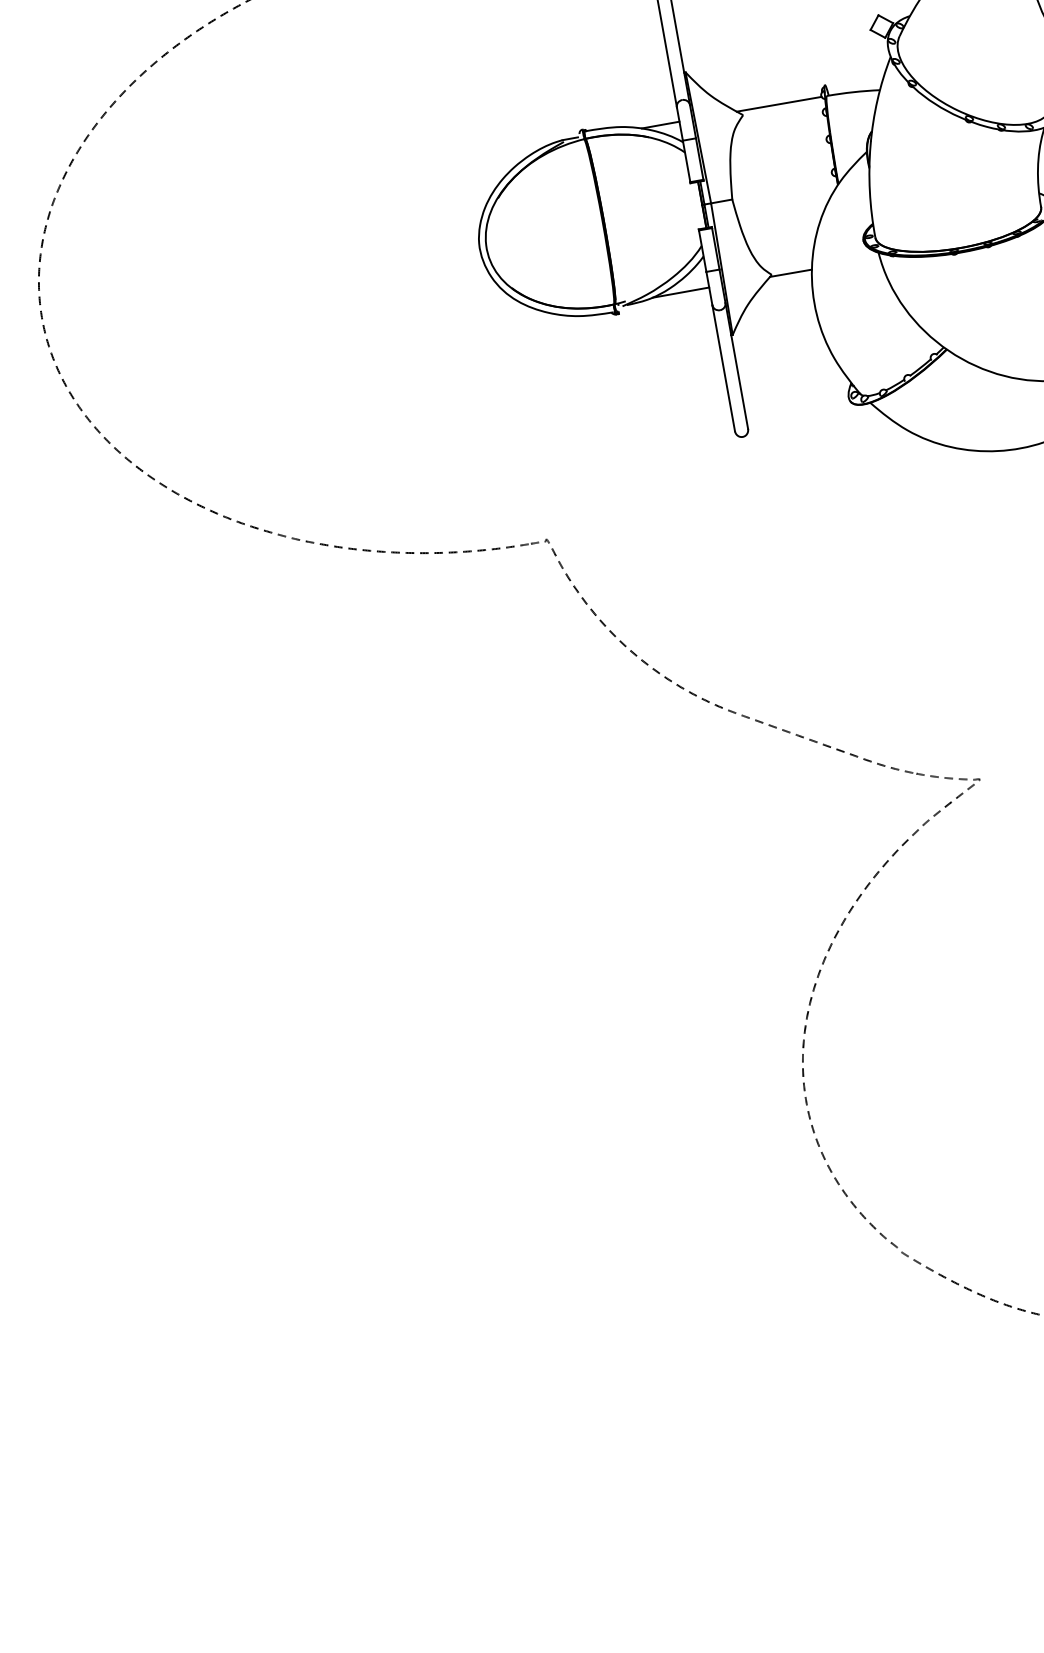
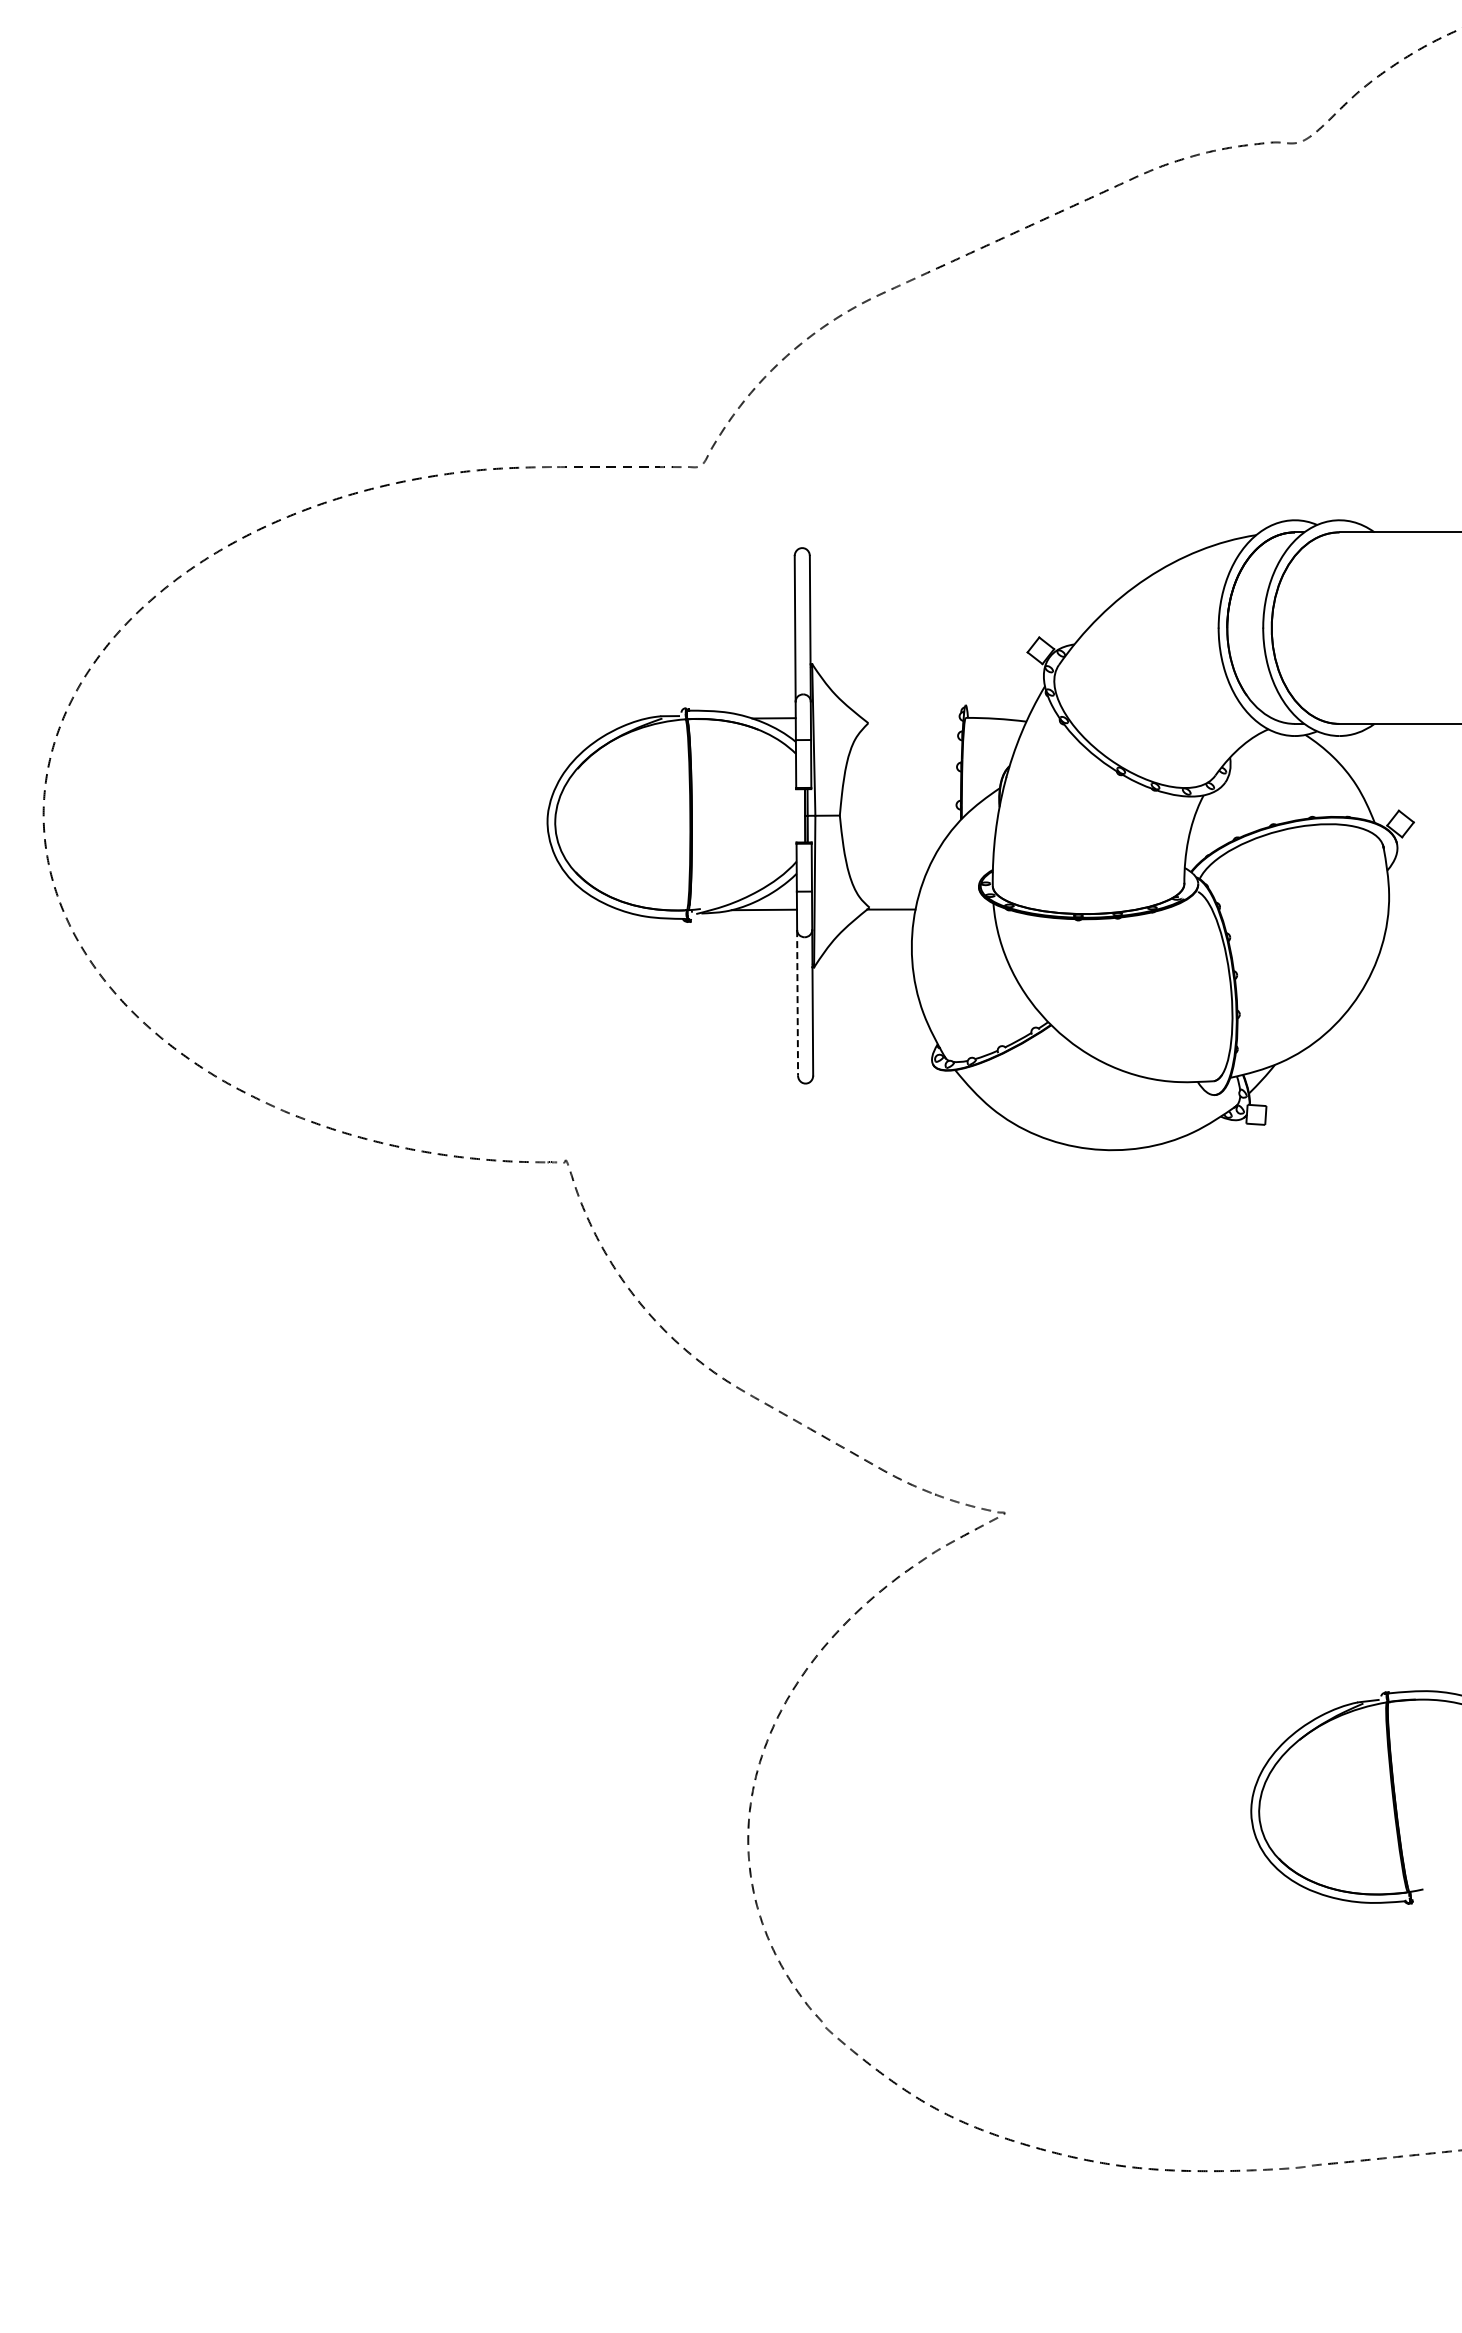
line: (778, 103) -> (910, 717), removed
line: (723, 367) -> (797, 1002), solid -> dashed

